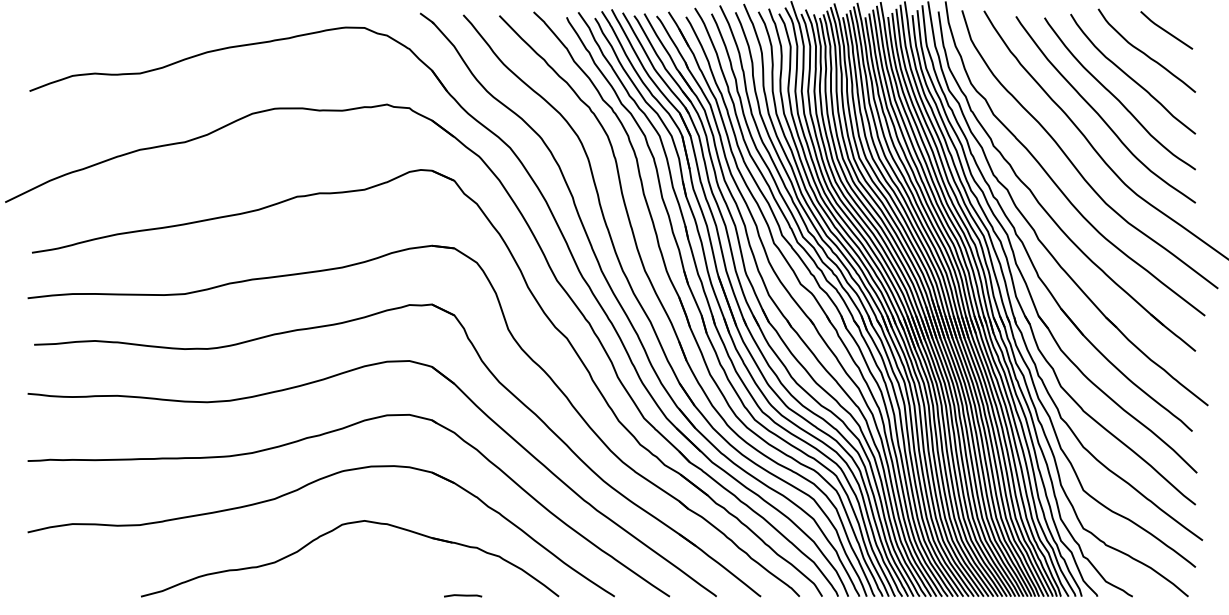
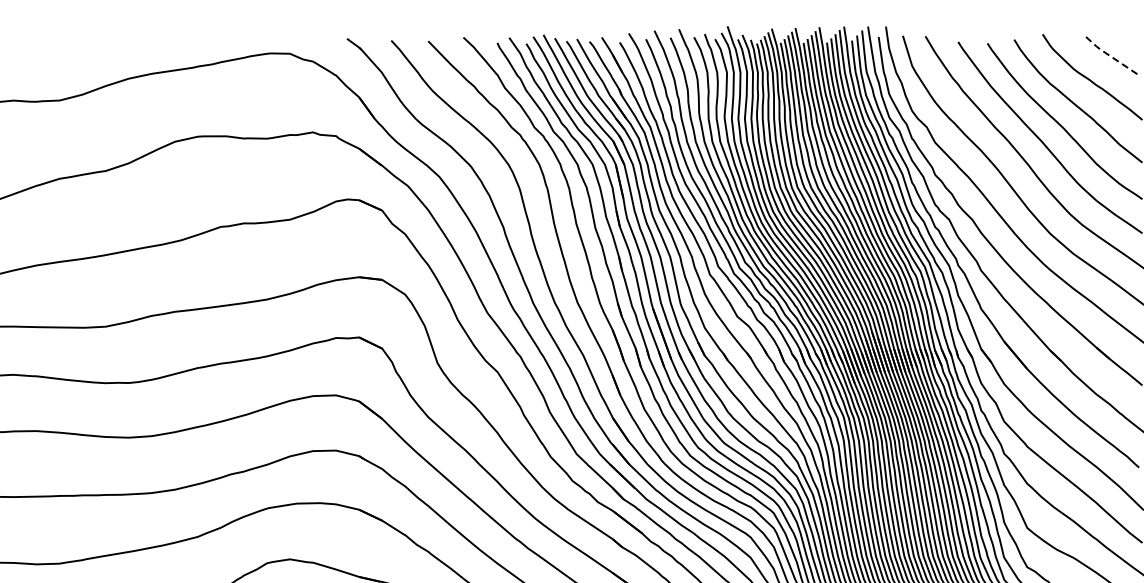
line: (1164, 30) -> (1110, 56), solid -> dashed

